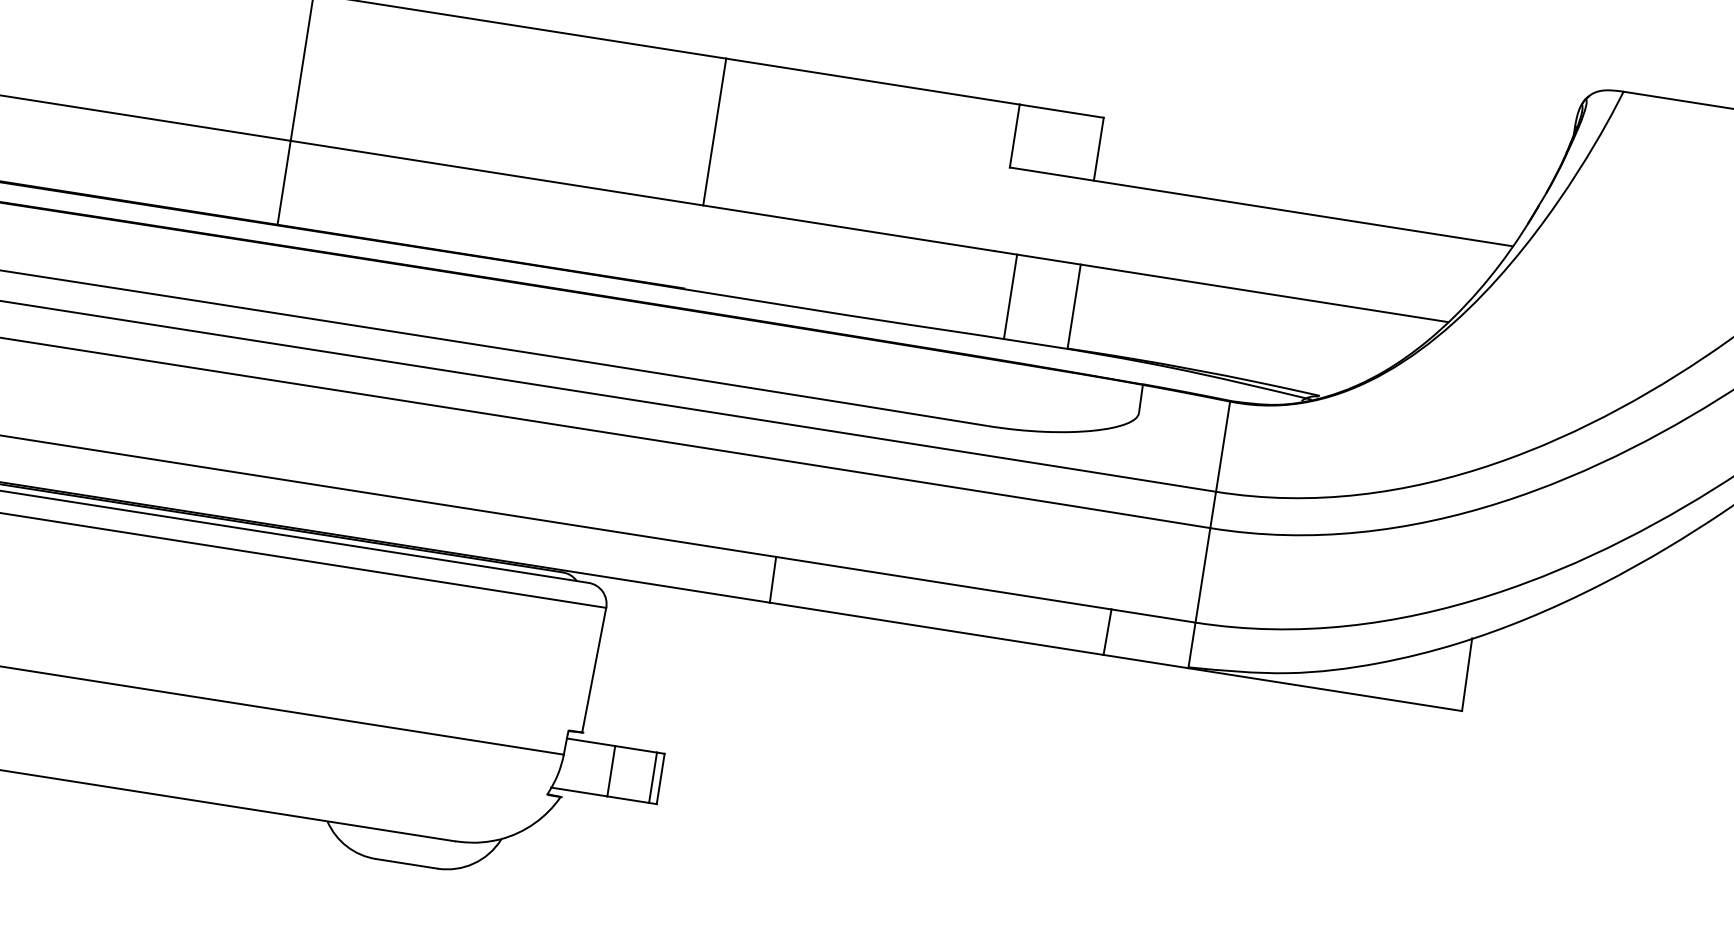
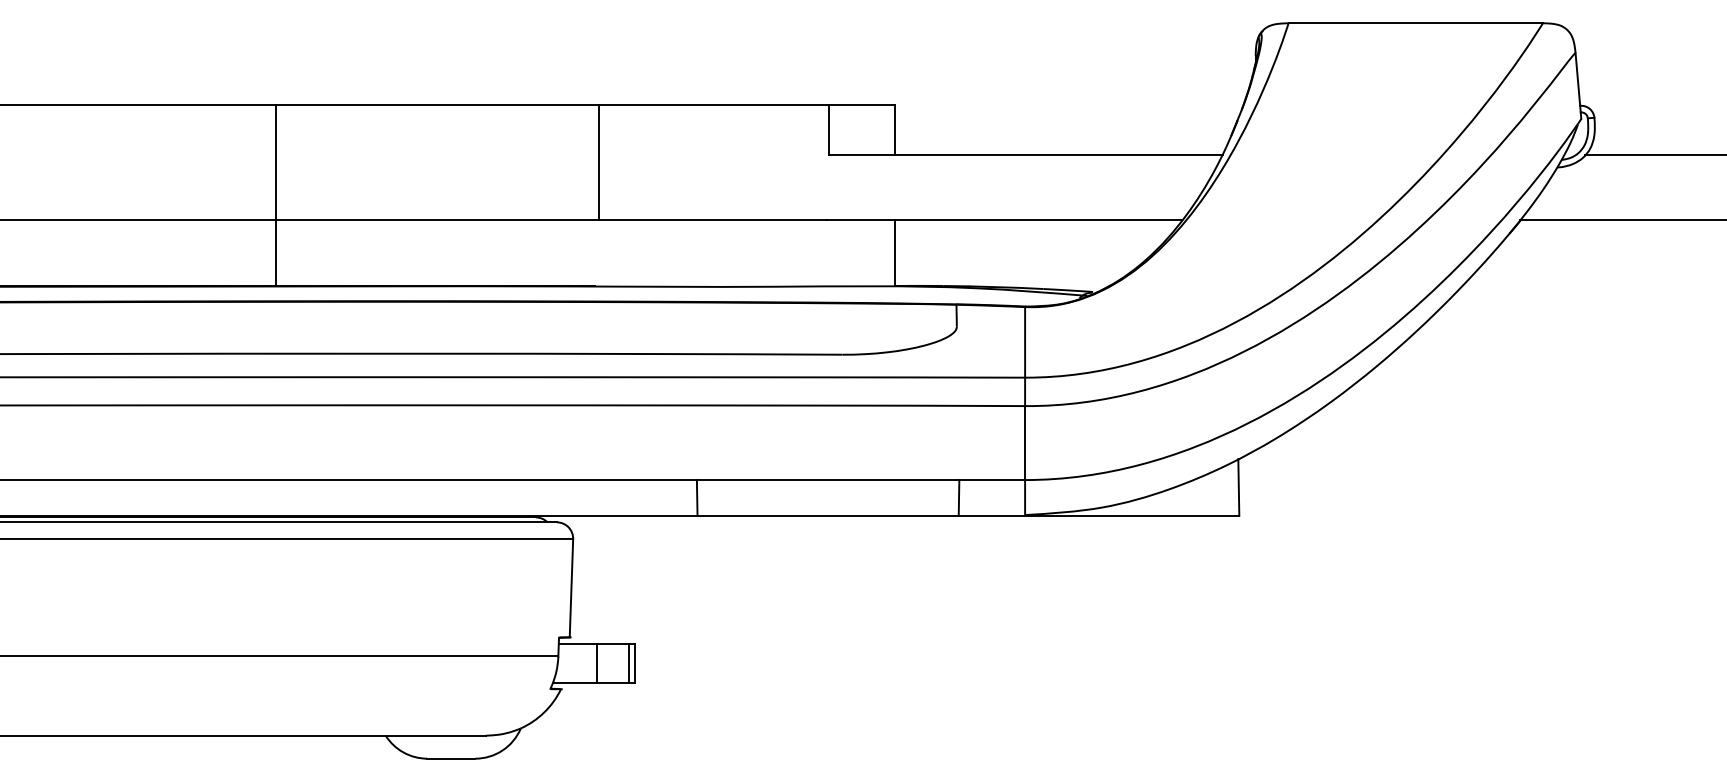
line: (1010, 295) -> (844, 252), removed

